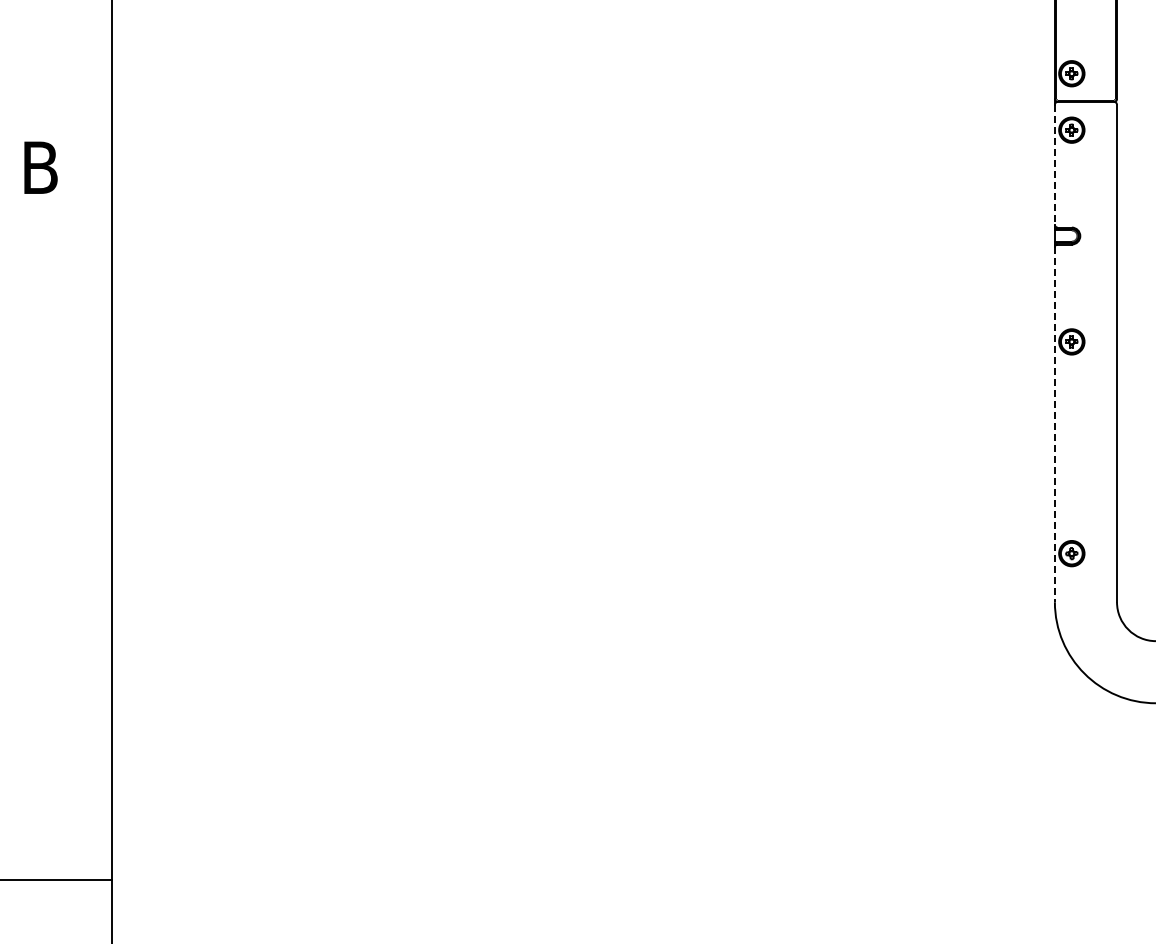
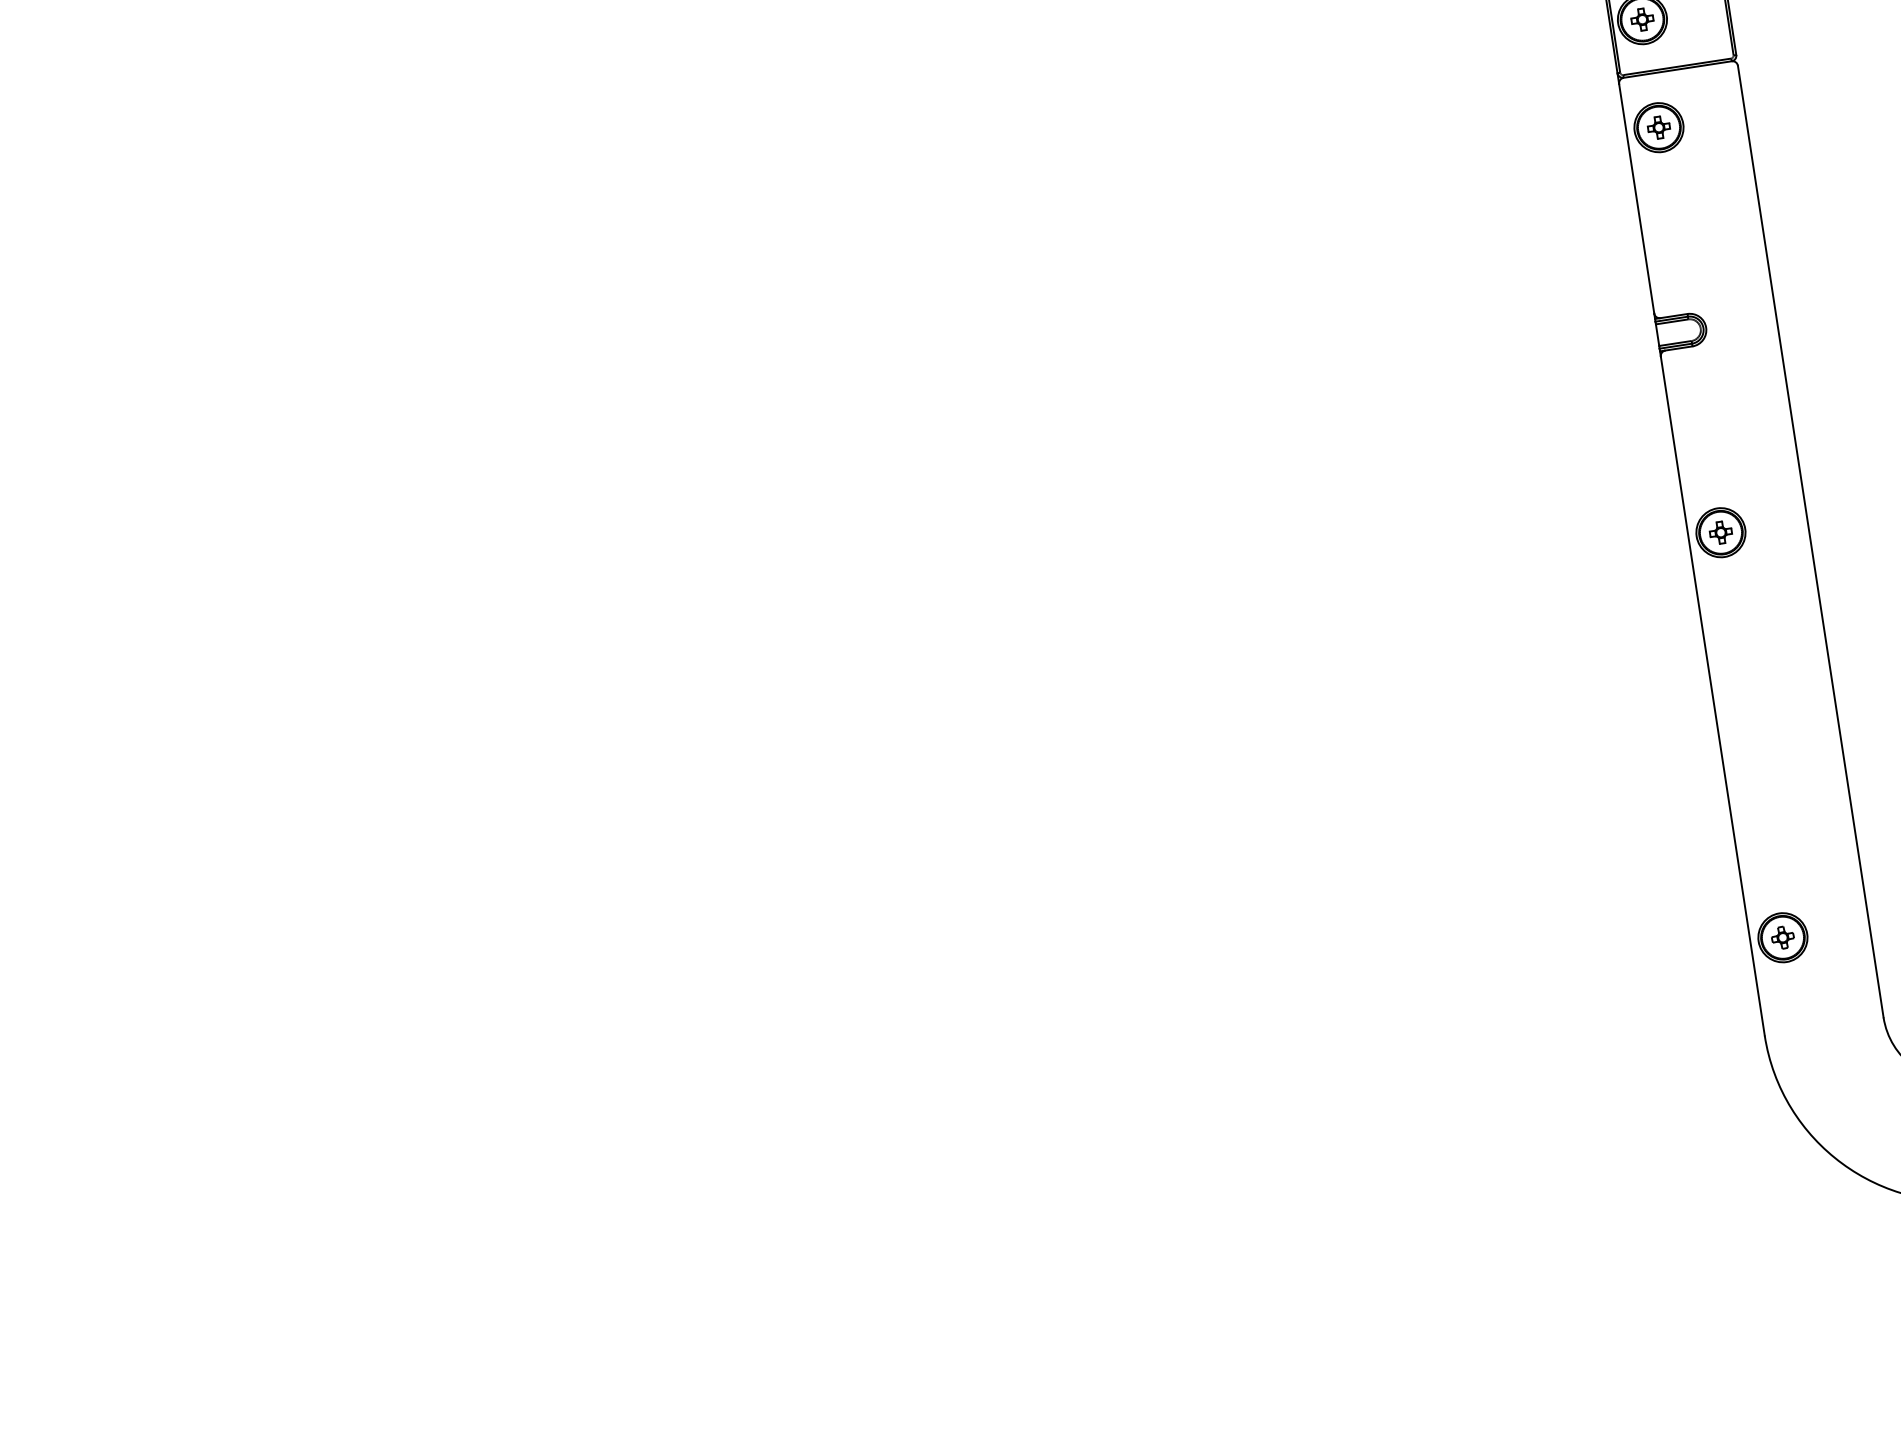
line: (1054, 164) -> (1635, 198), dashed -> solid
line: (1054, 425) -> (1712, 697), dashed -> solid

